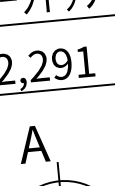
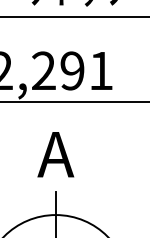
text: (33, 144) -> (55, 154), moved

